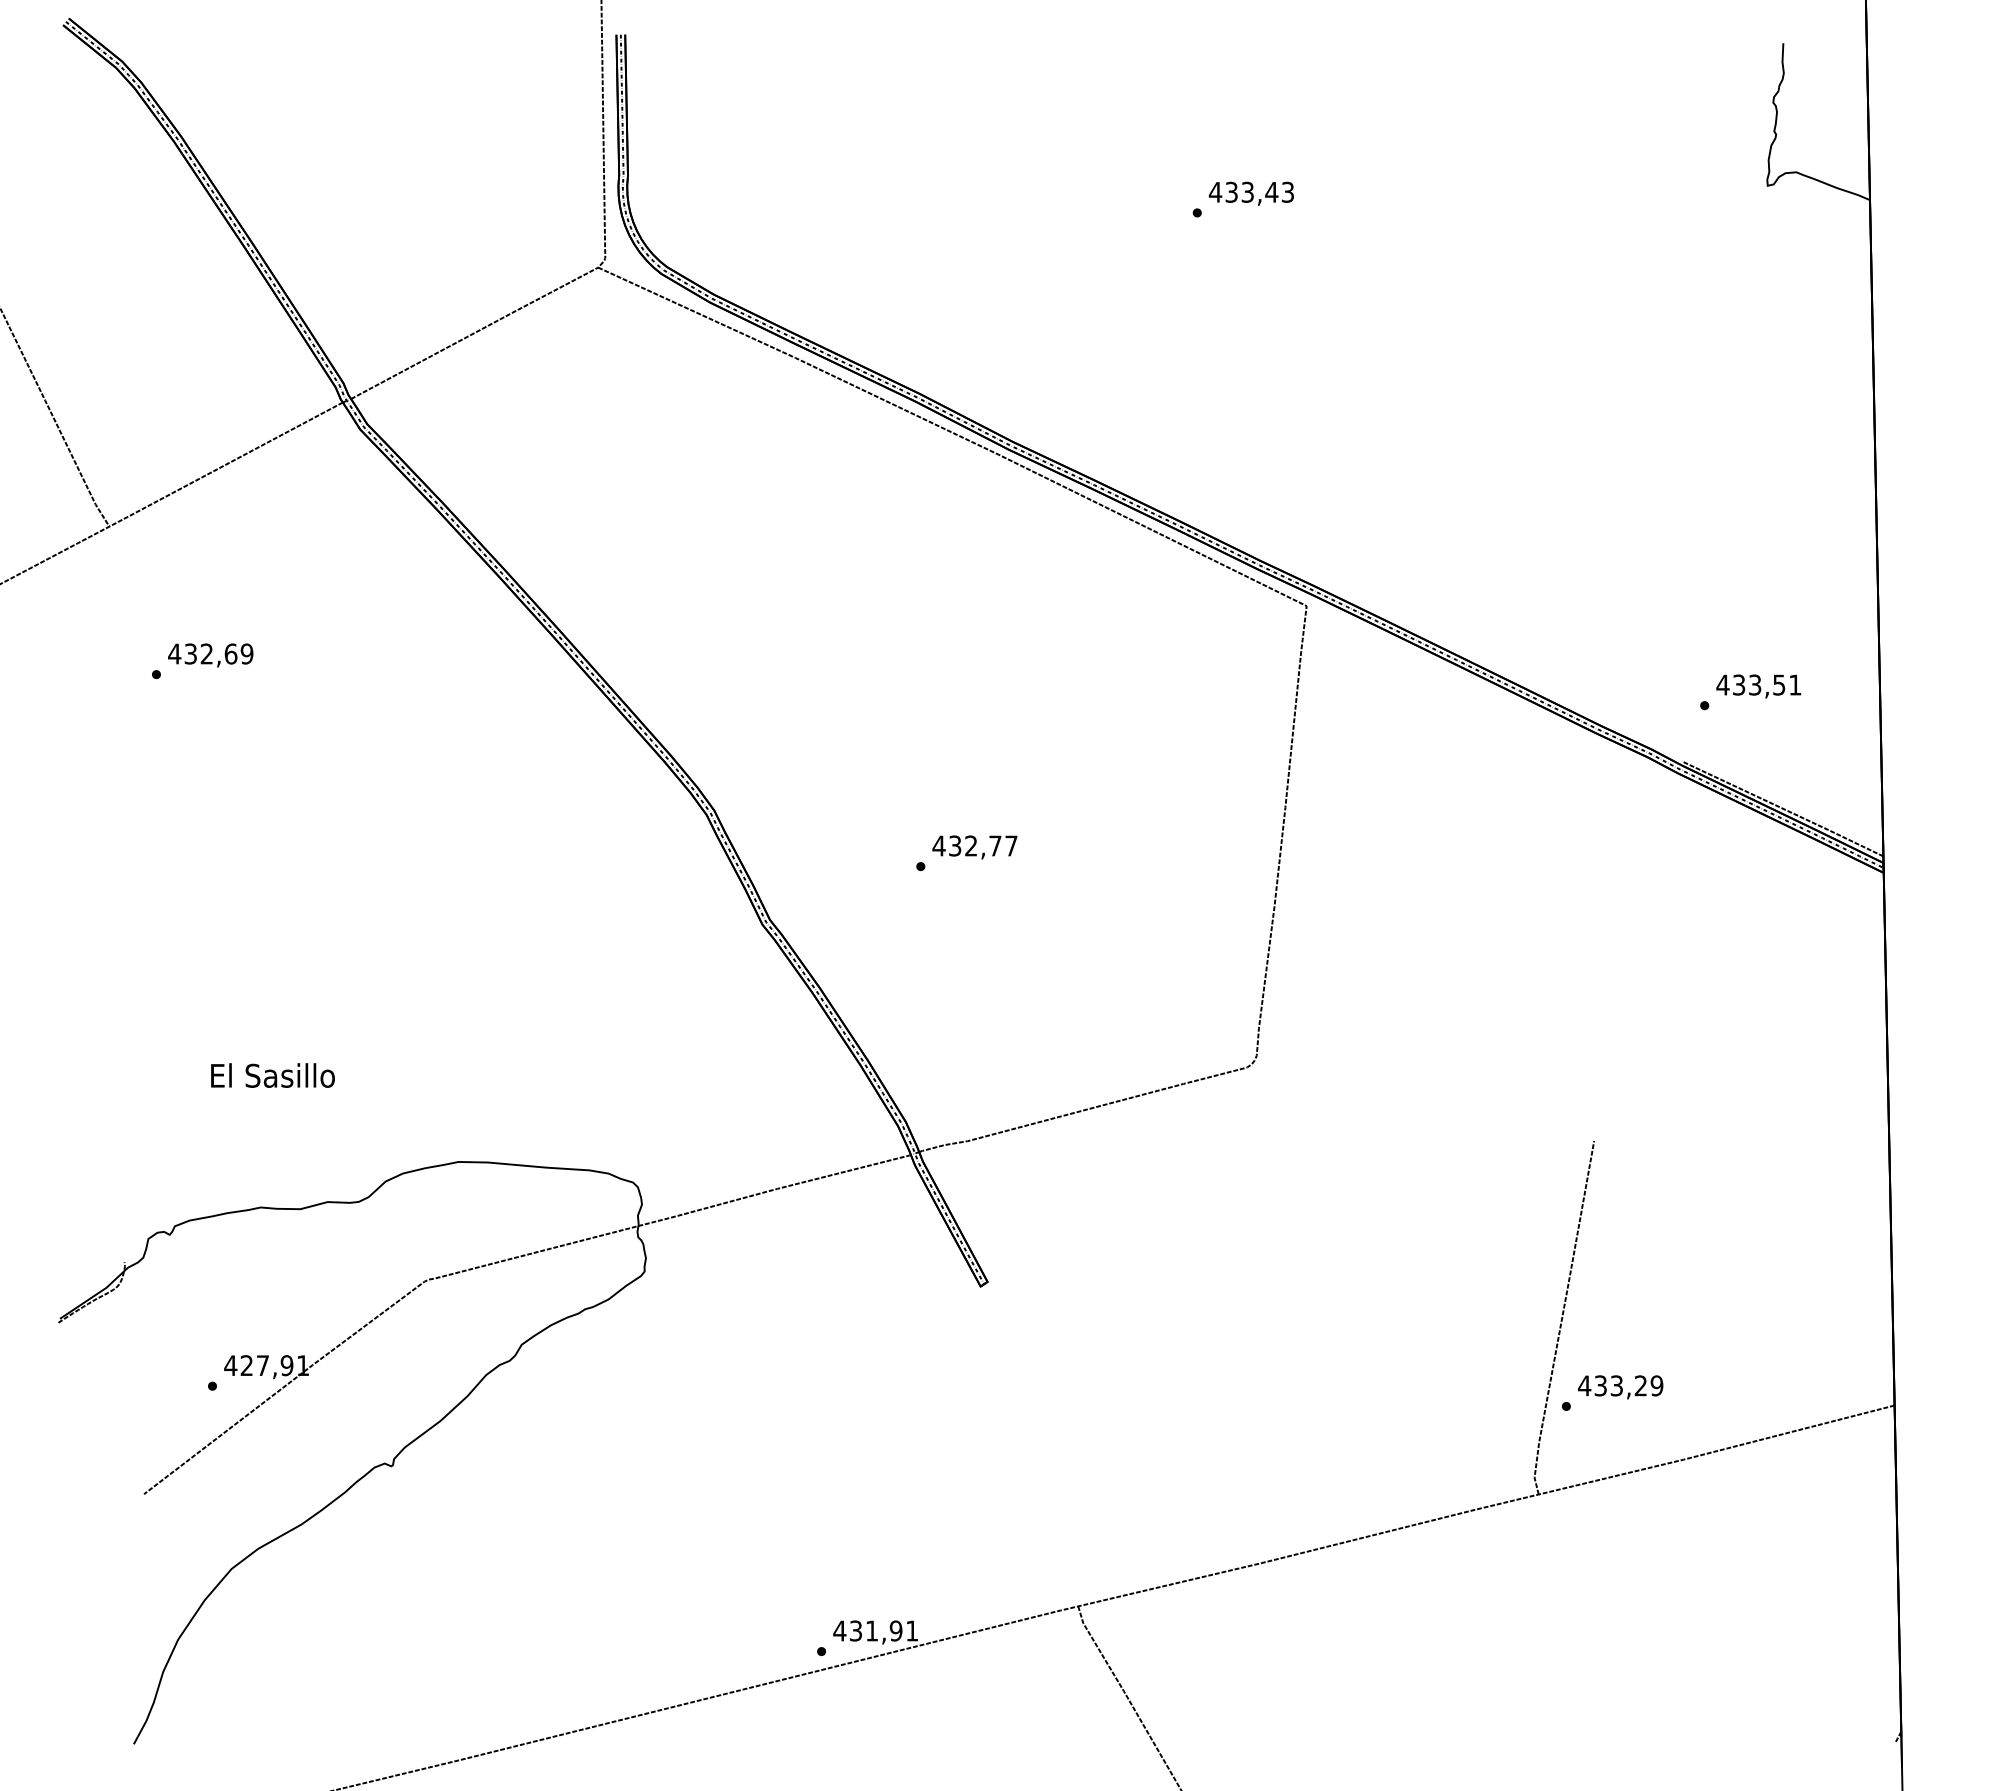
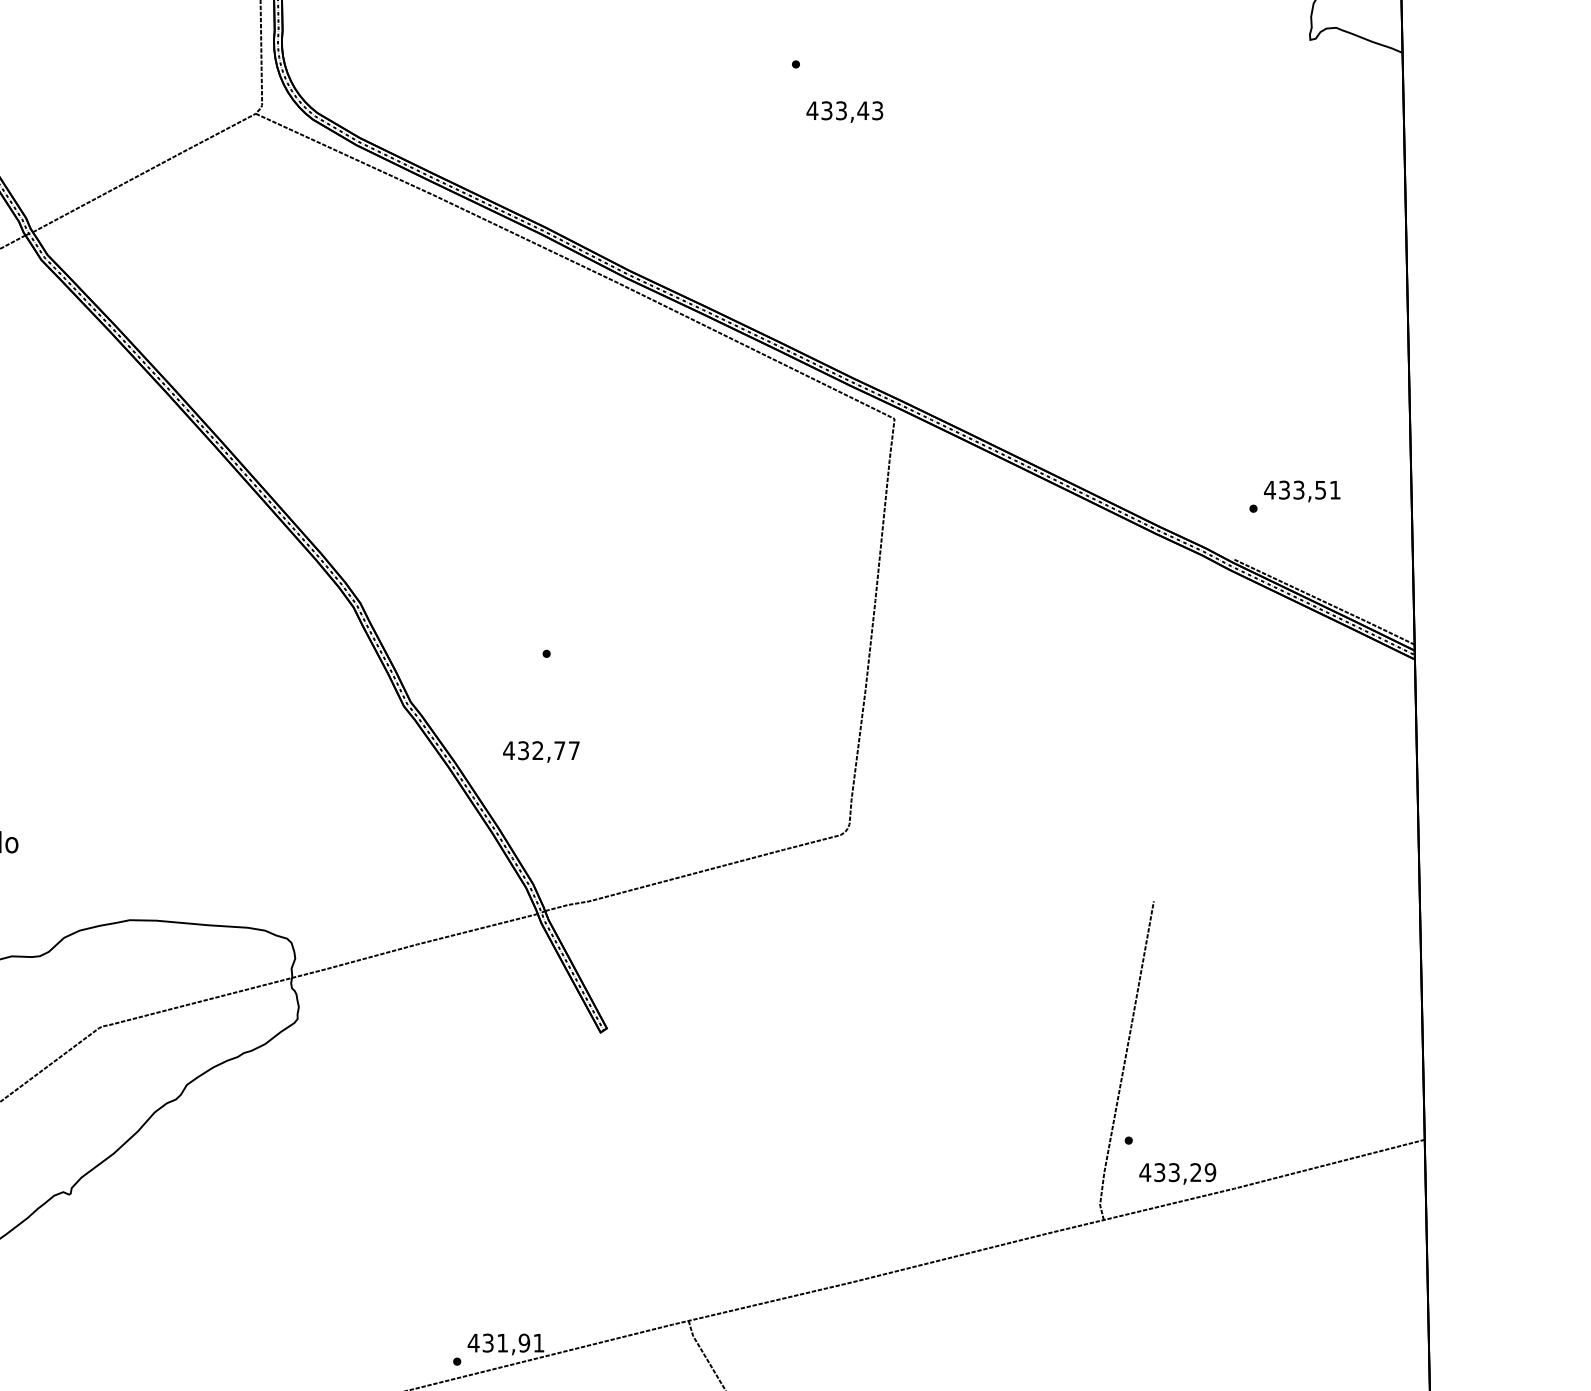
text: (1250, 193) -> (843, 111), moved
text: (974, 847) -> (540, 752), moved
text: (1620, 1387) -> (1177, 1174), moved

